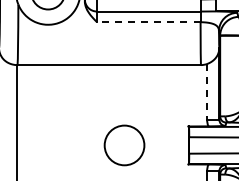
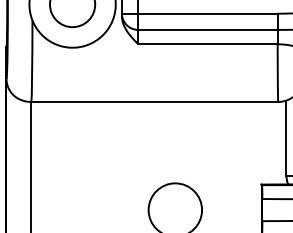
line: (148, 22) -> (207, 44), dashed -> solid
line: (207, 91) -> (286, 137), dashed -> solid

